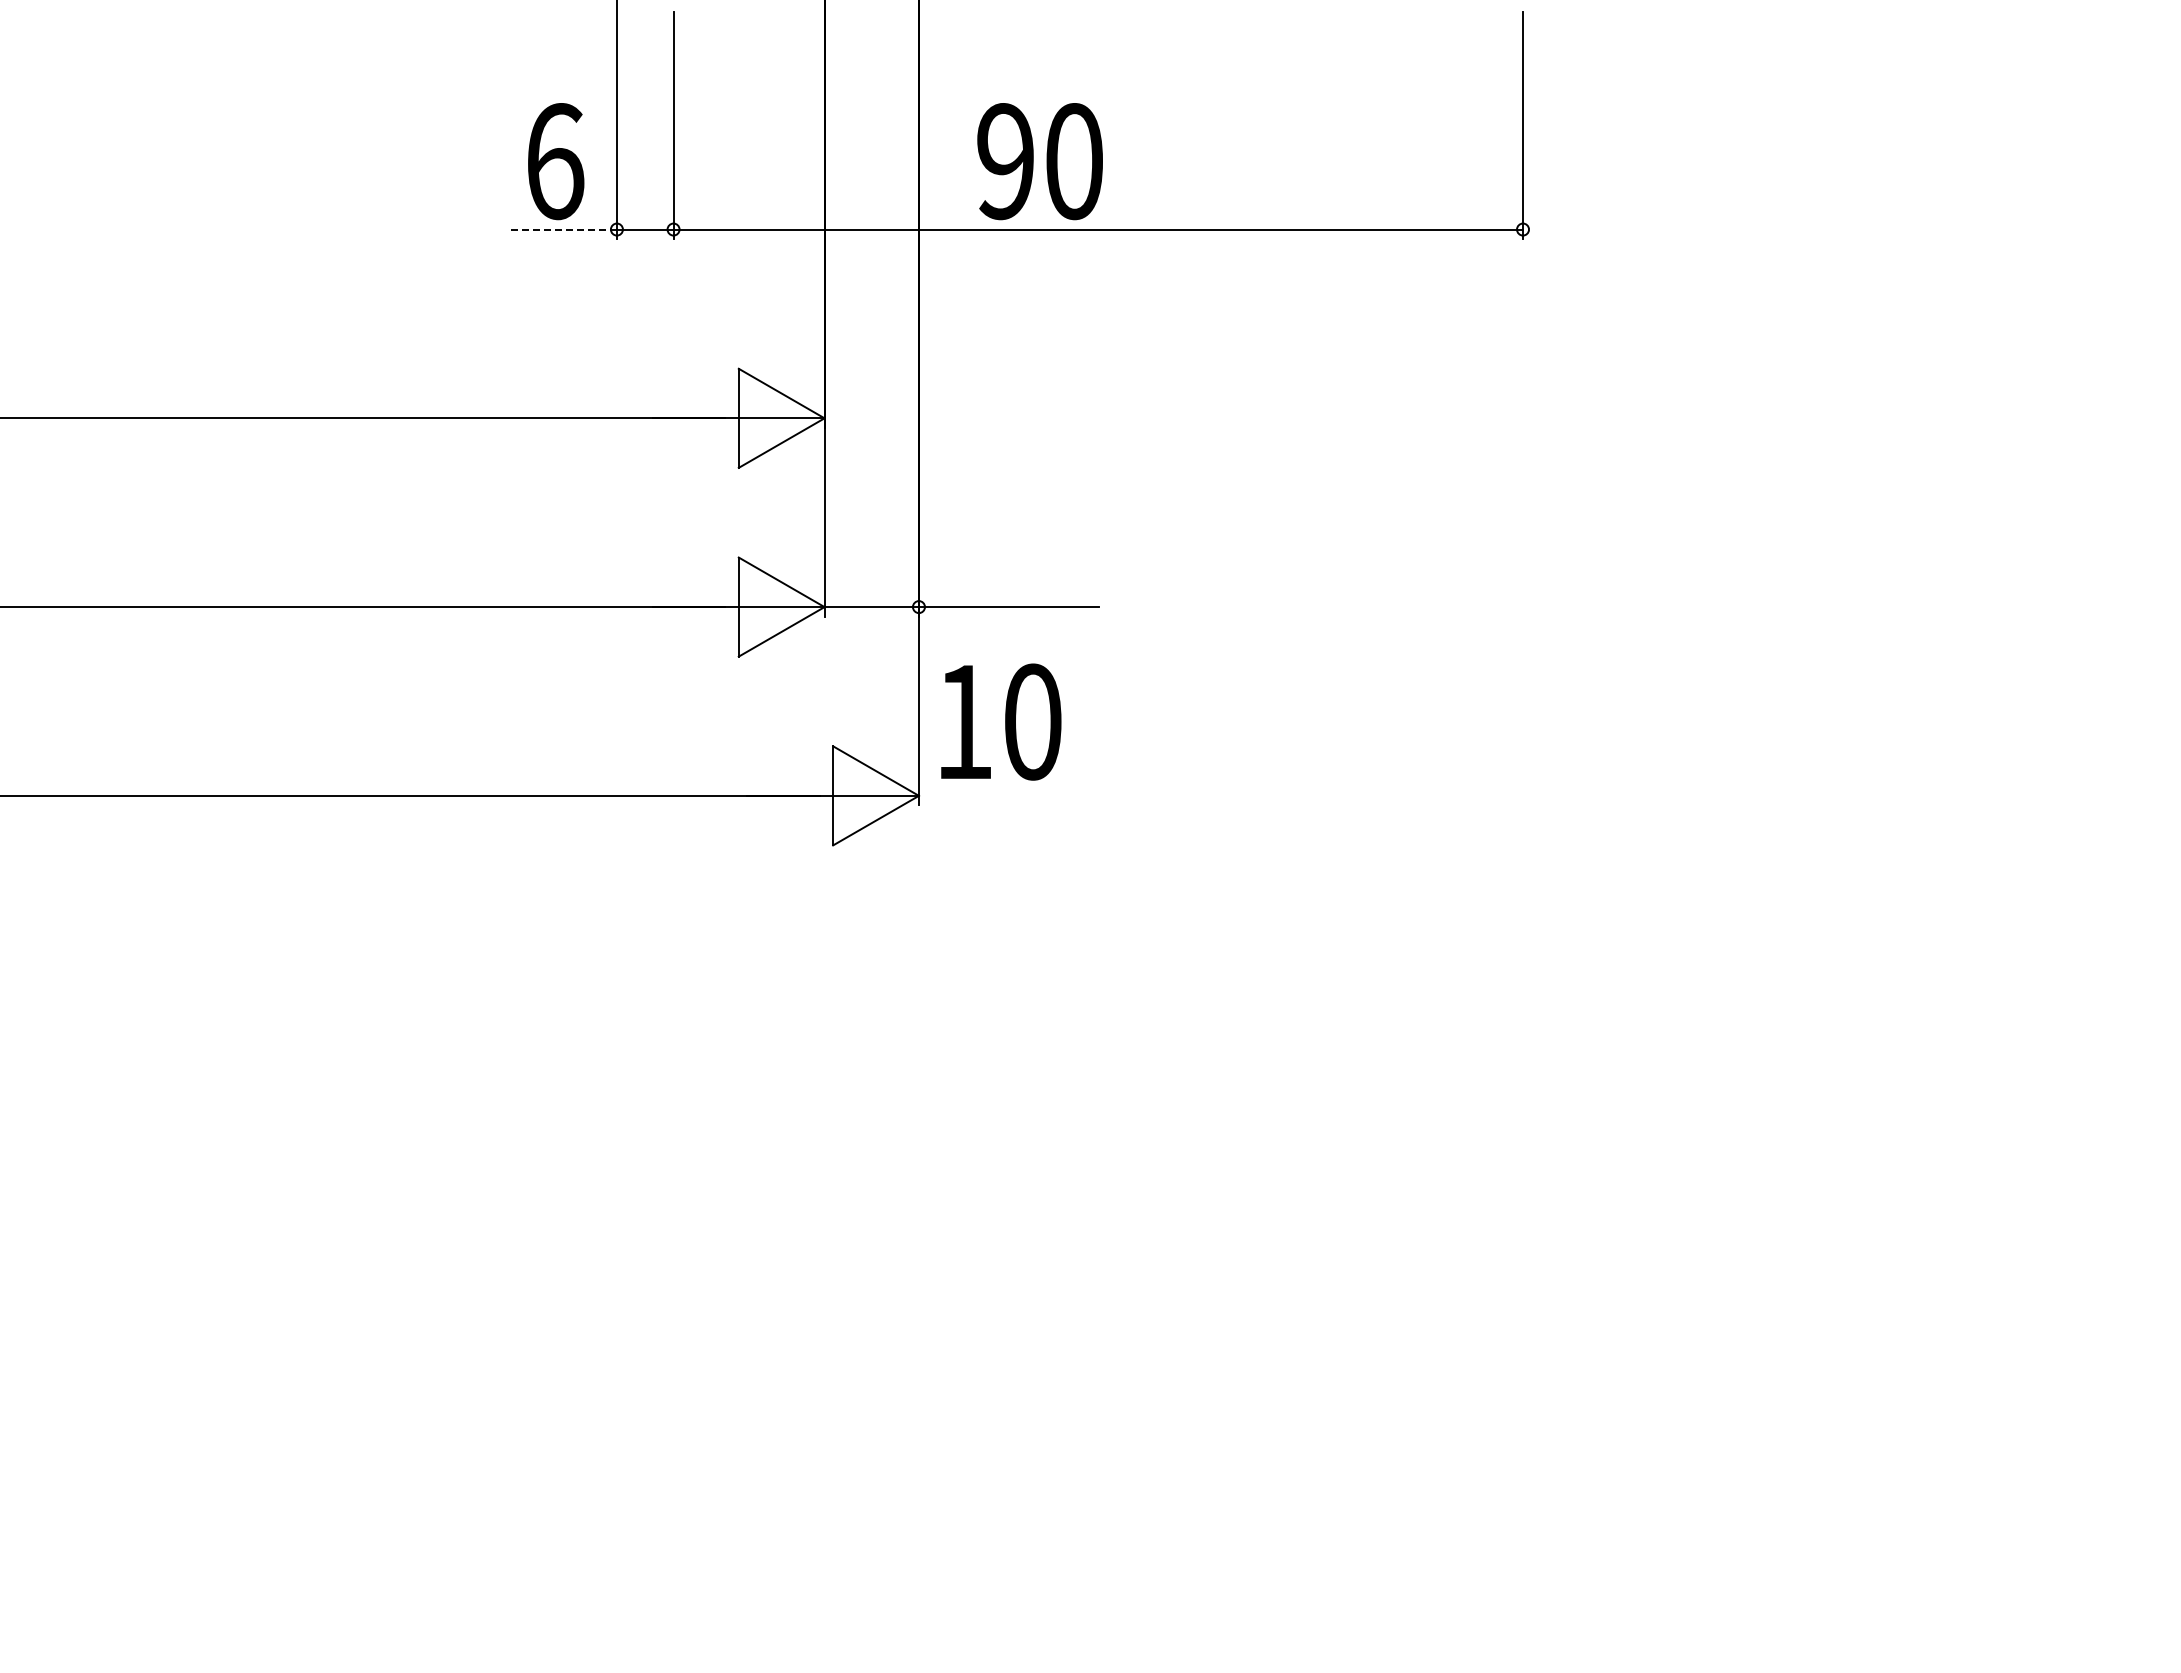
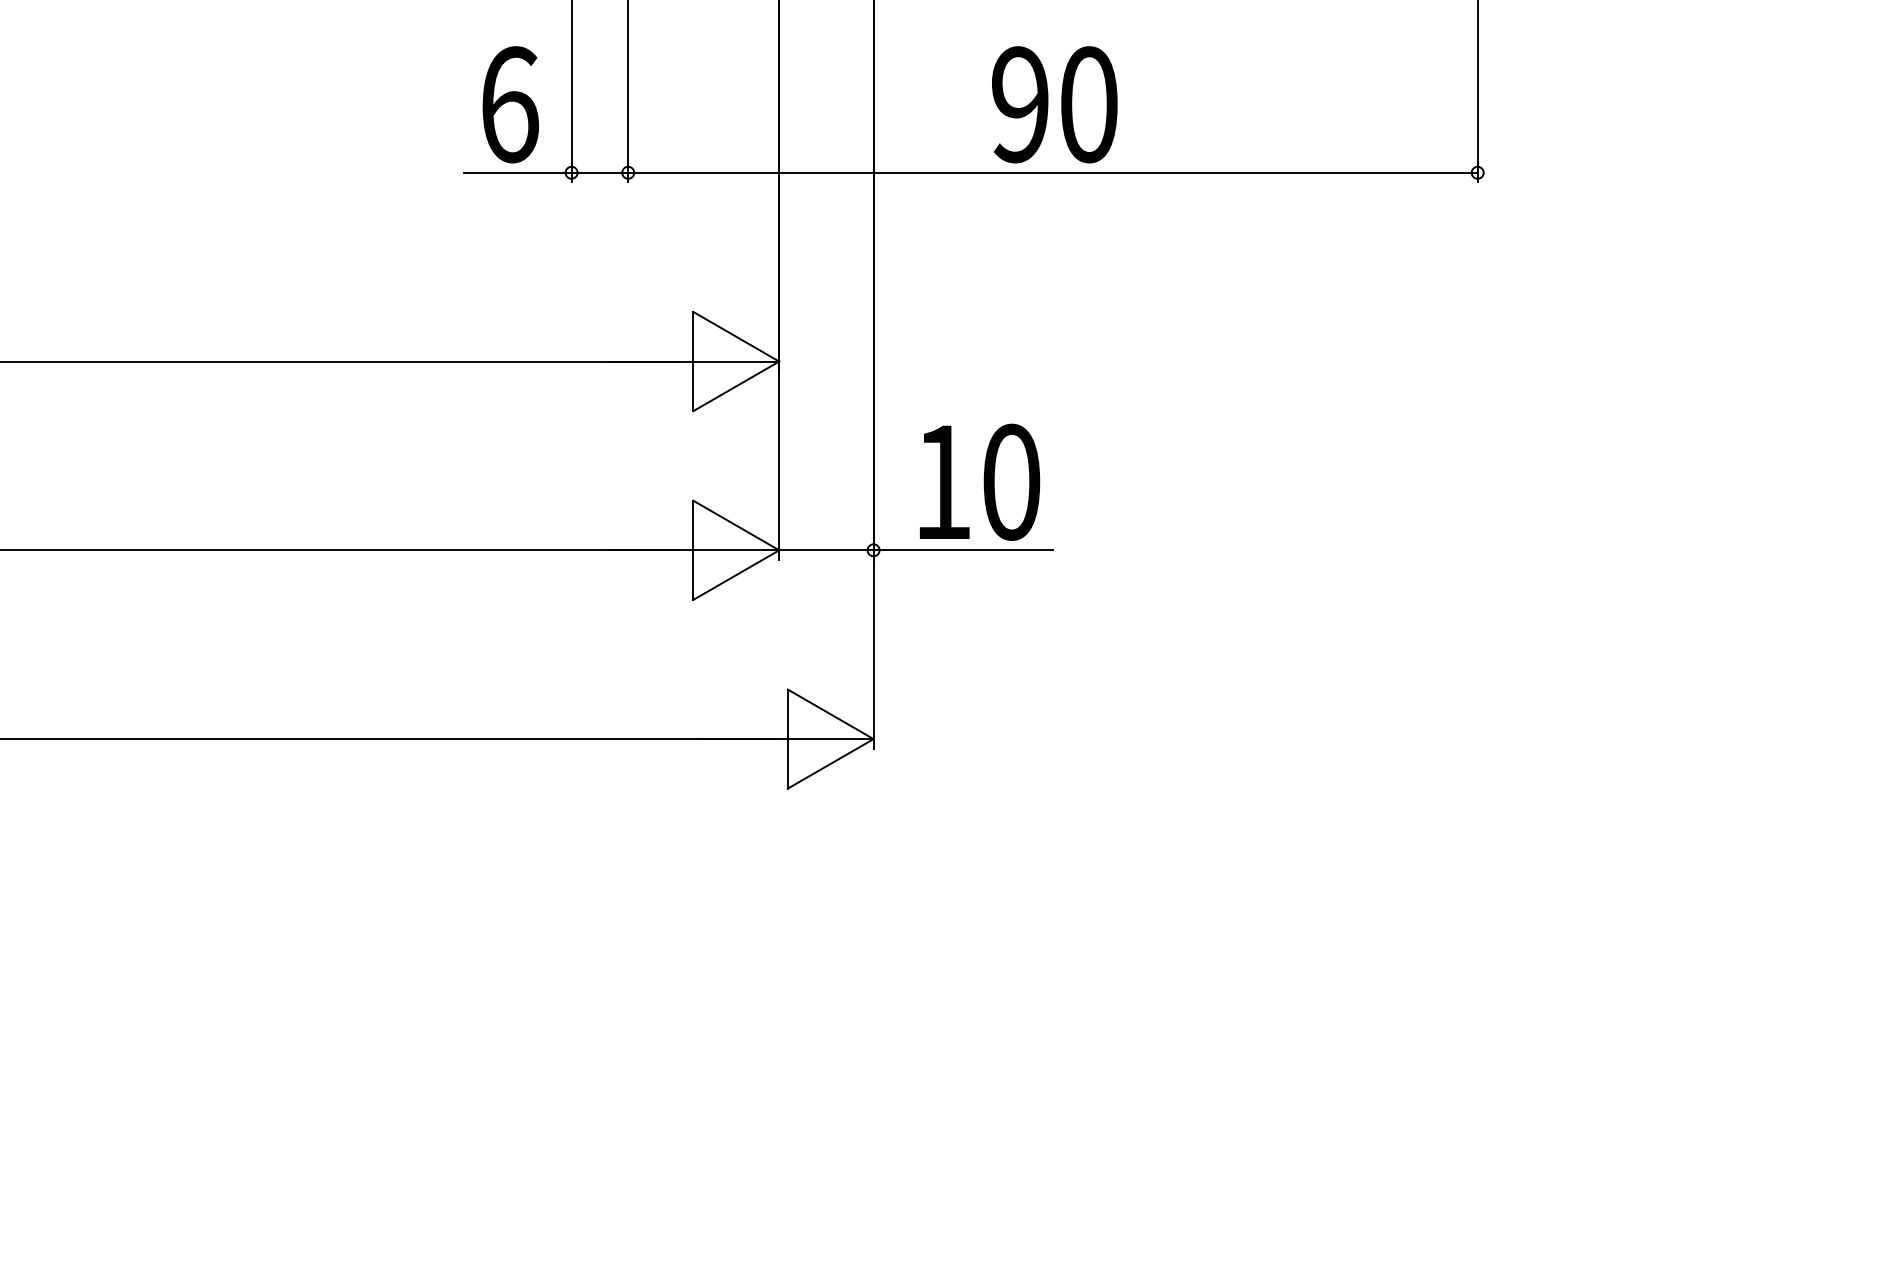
text: (1039, 161) -> (1054, 104), moved
line: (563, 229) -> (518, 172), dashed -> solid
text: (1001, 721) -> (980, 481), moved

